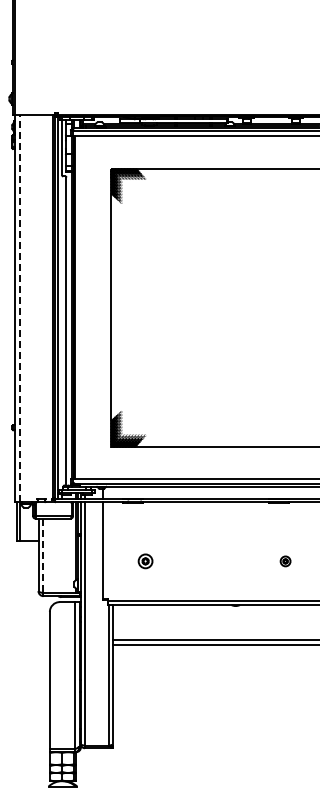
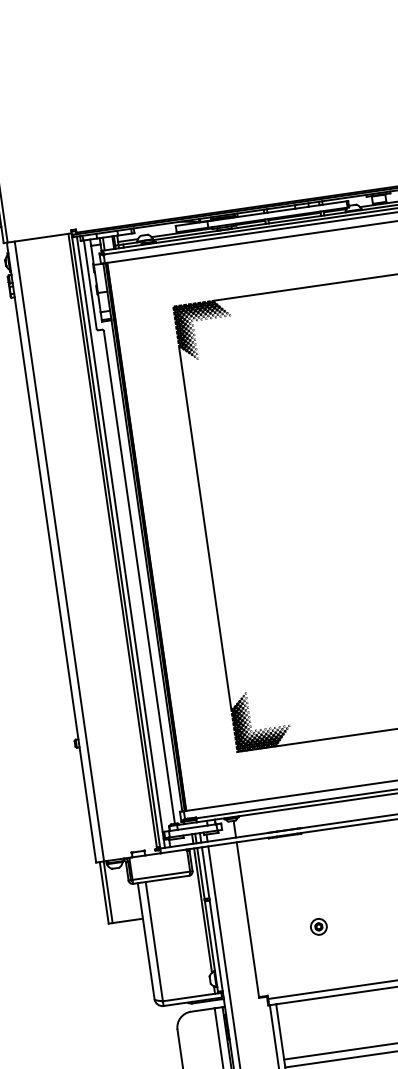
line: (19, 308) -> (59, 551), dashed -> solid
line: (43, 556) -> (154, 942), dashed -> solid
part: (145, 561) -> (318, 927), size x0.71

